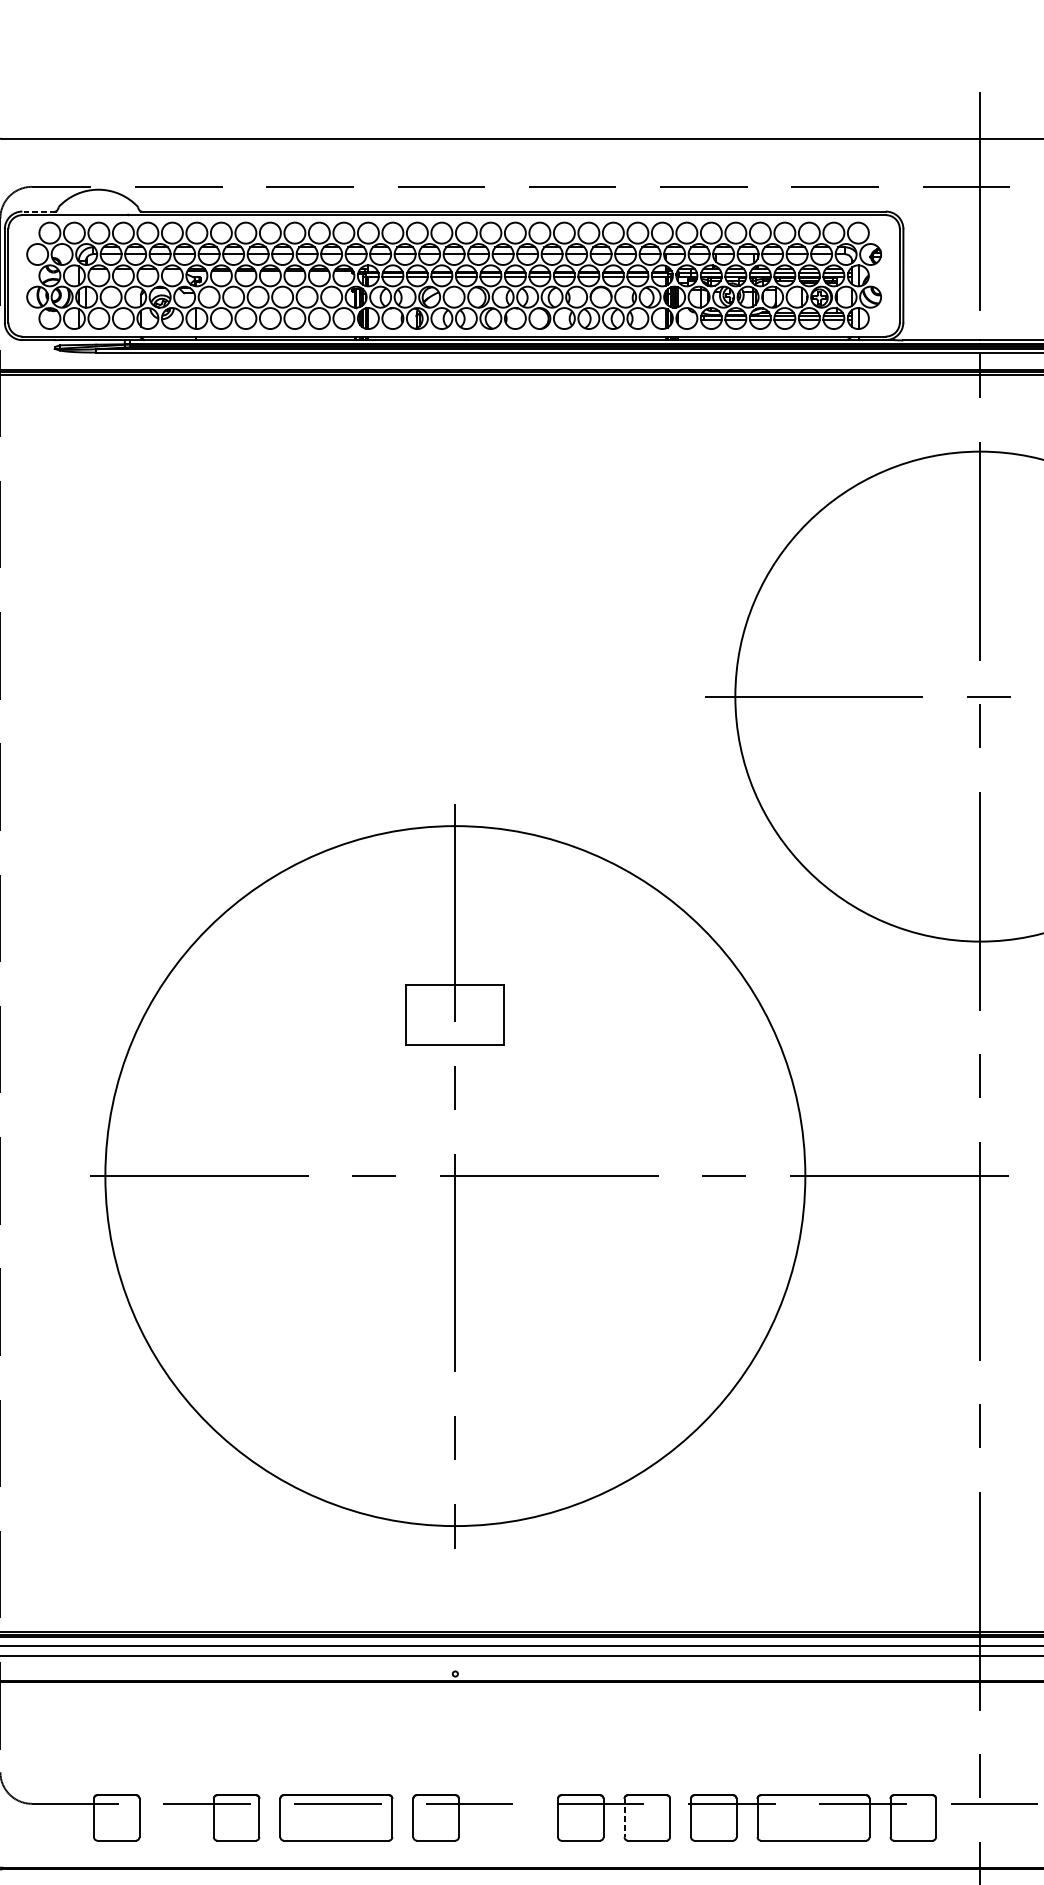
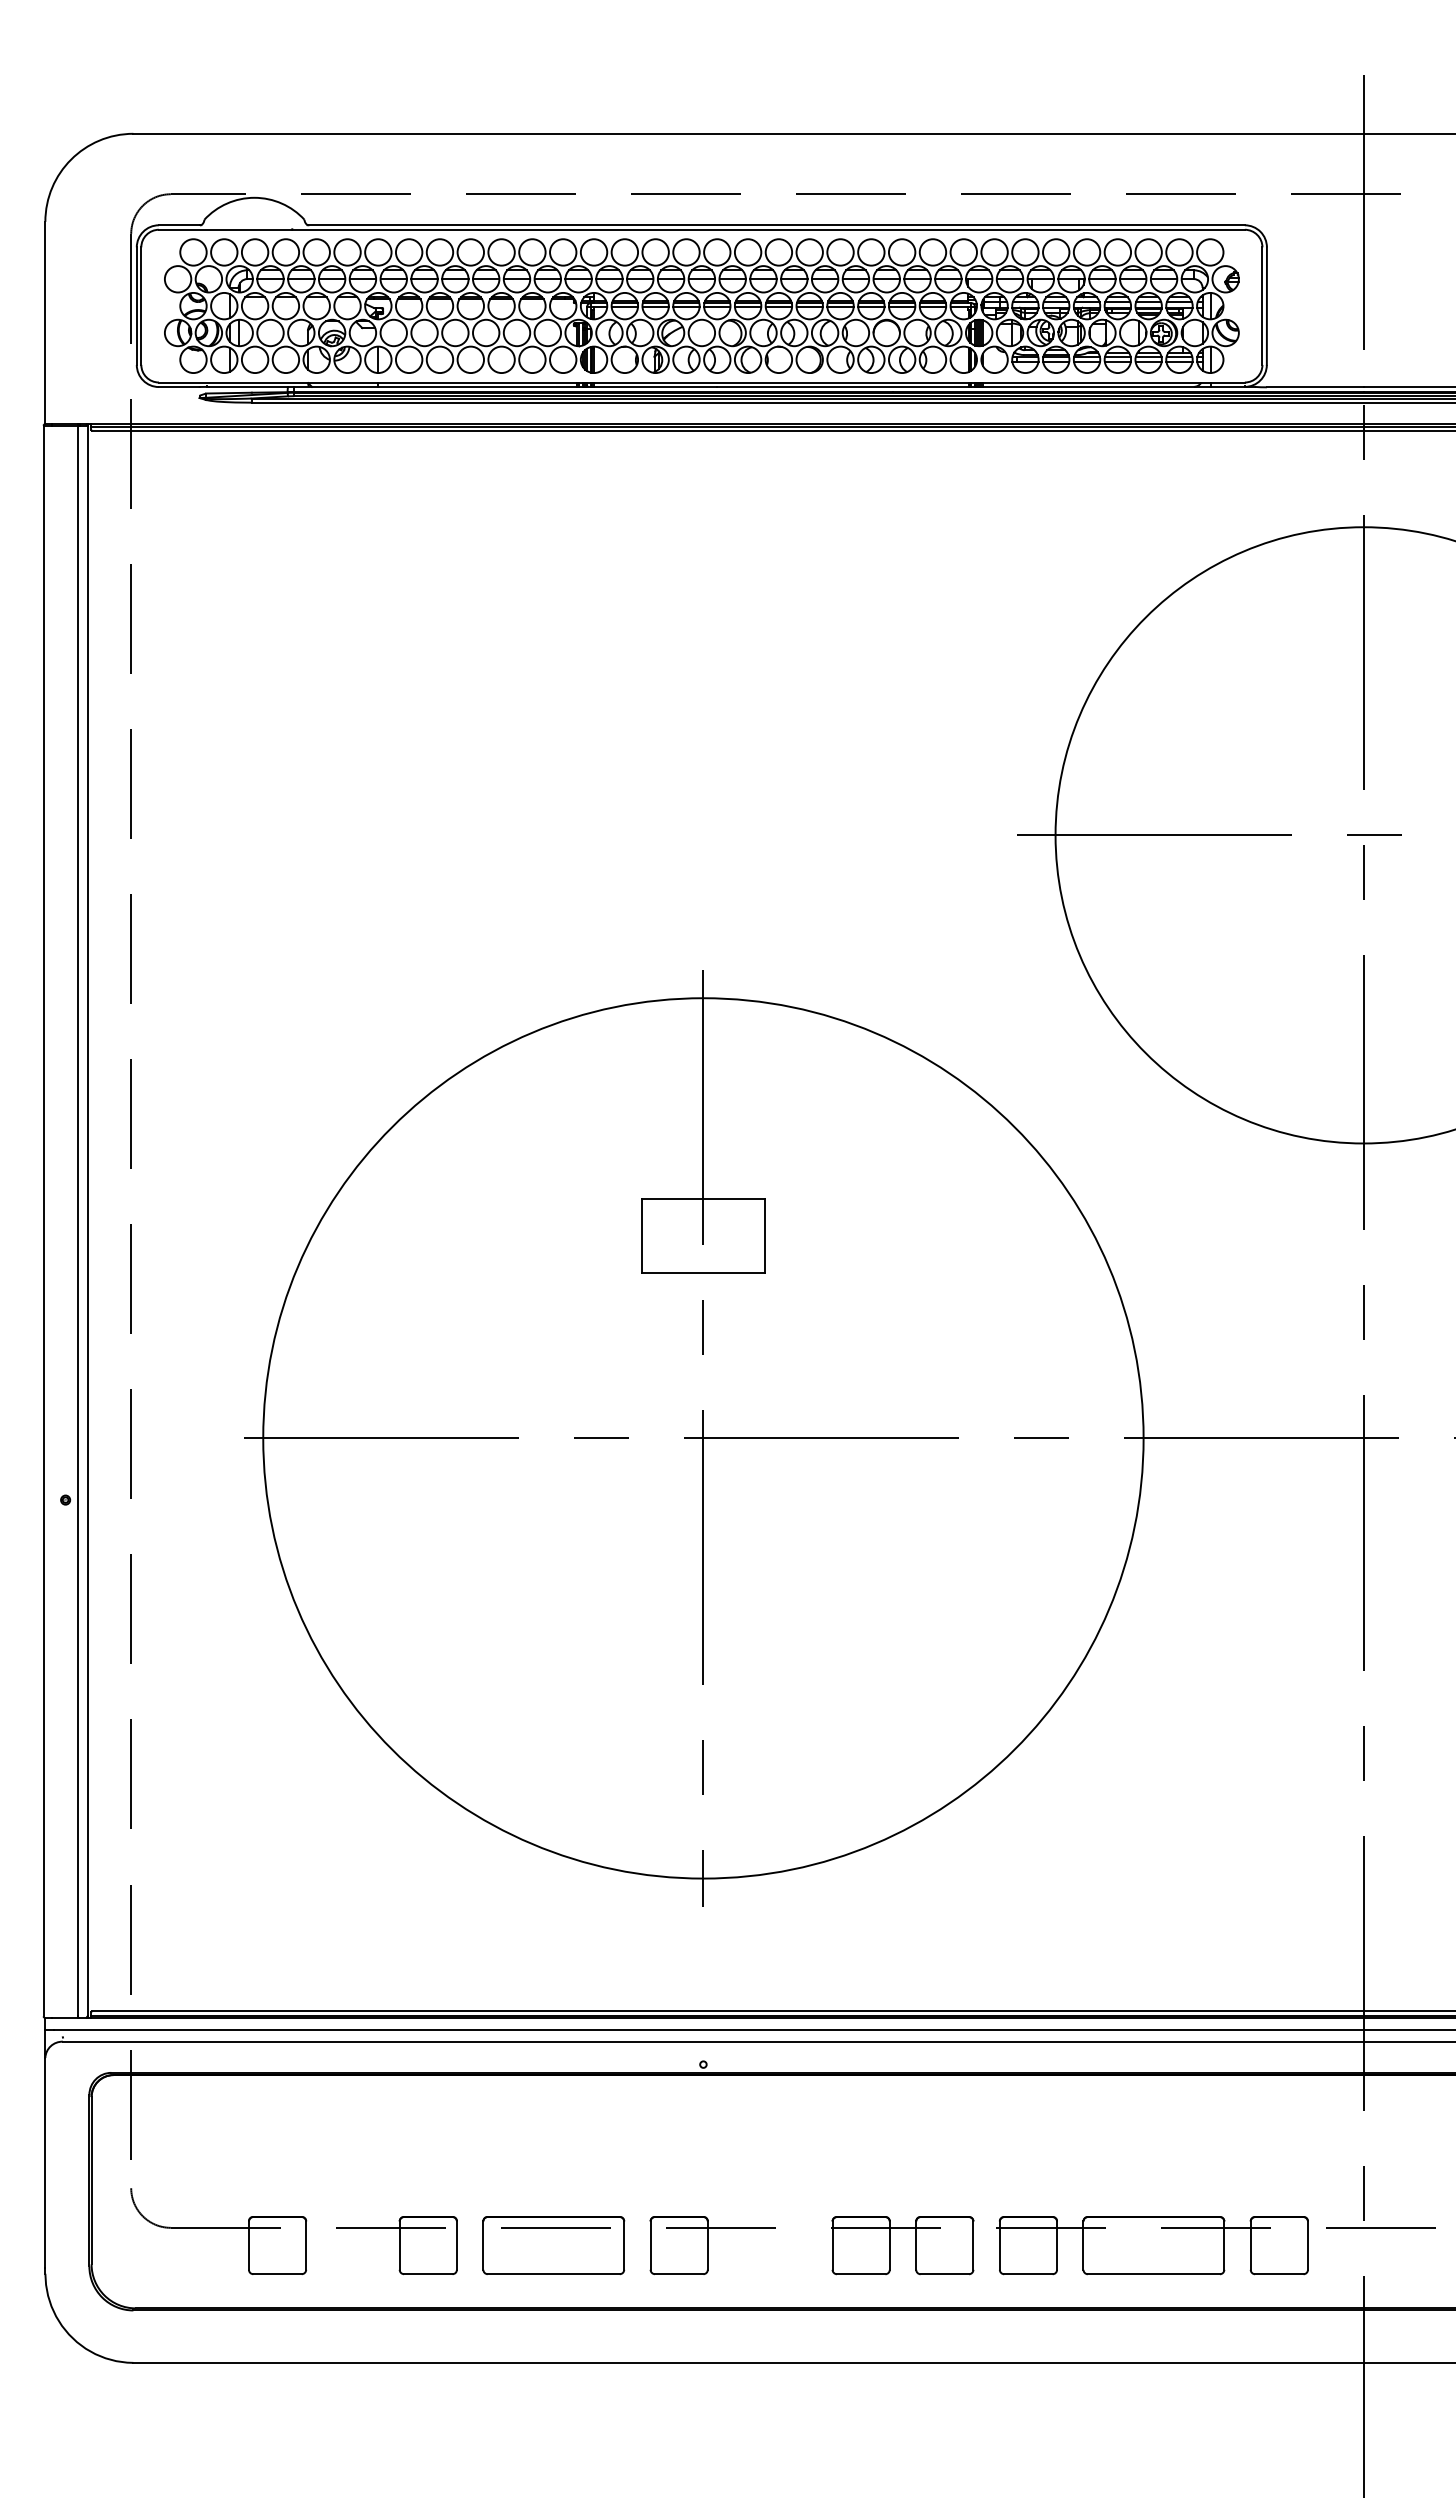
line: (38, 211) -> (179, 225), dashed -> solid
line: (624, 1818) -> (916, 2246), dashed -> solid

